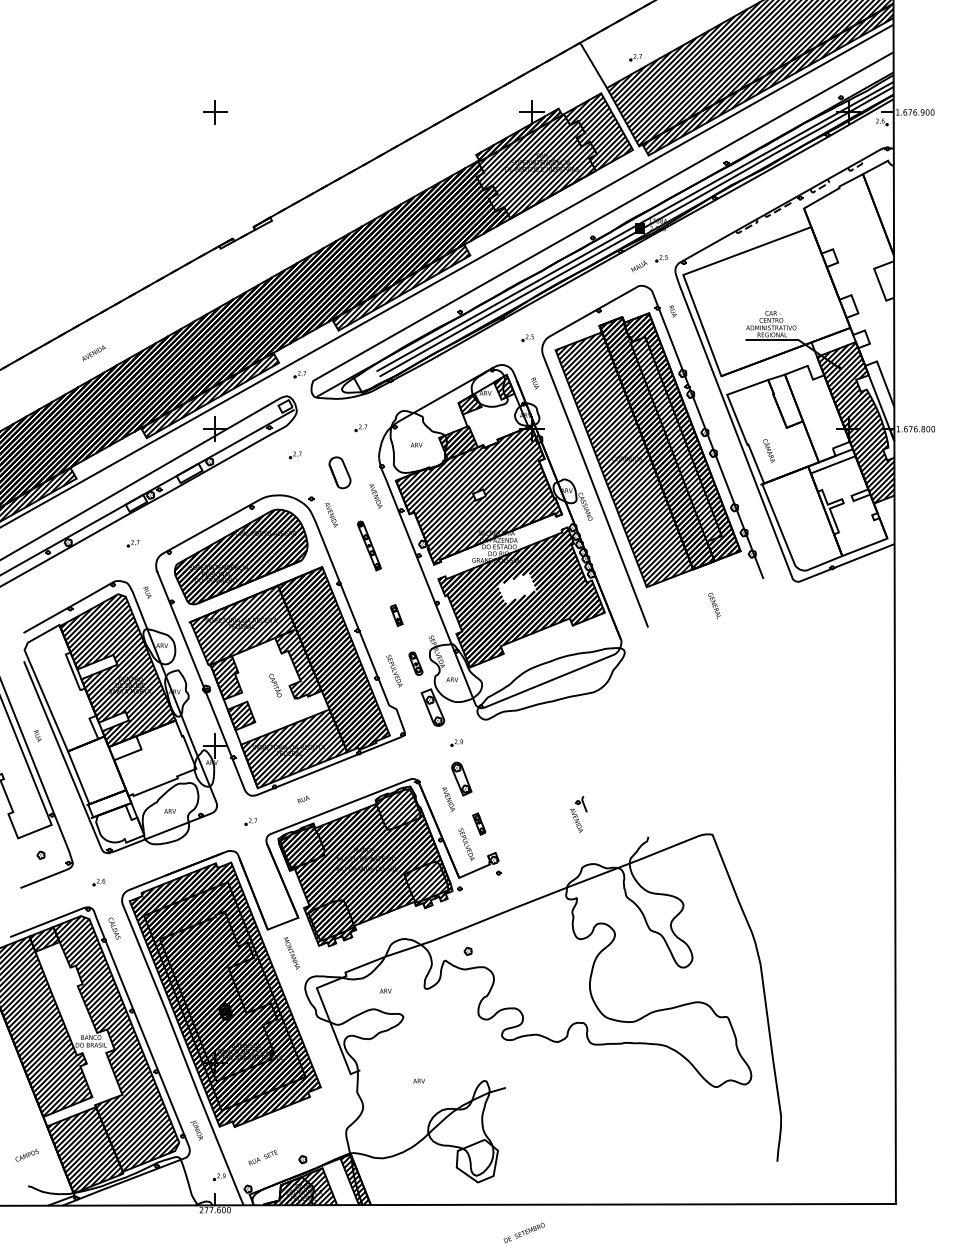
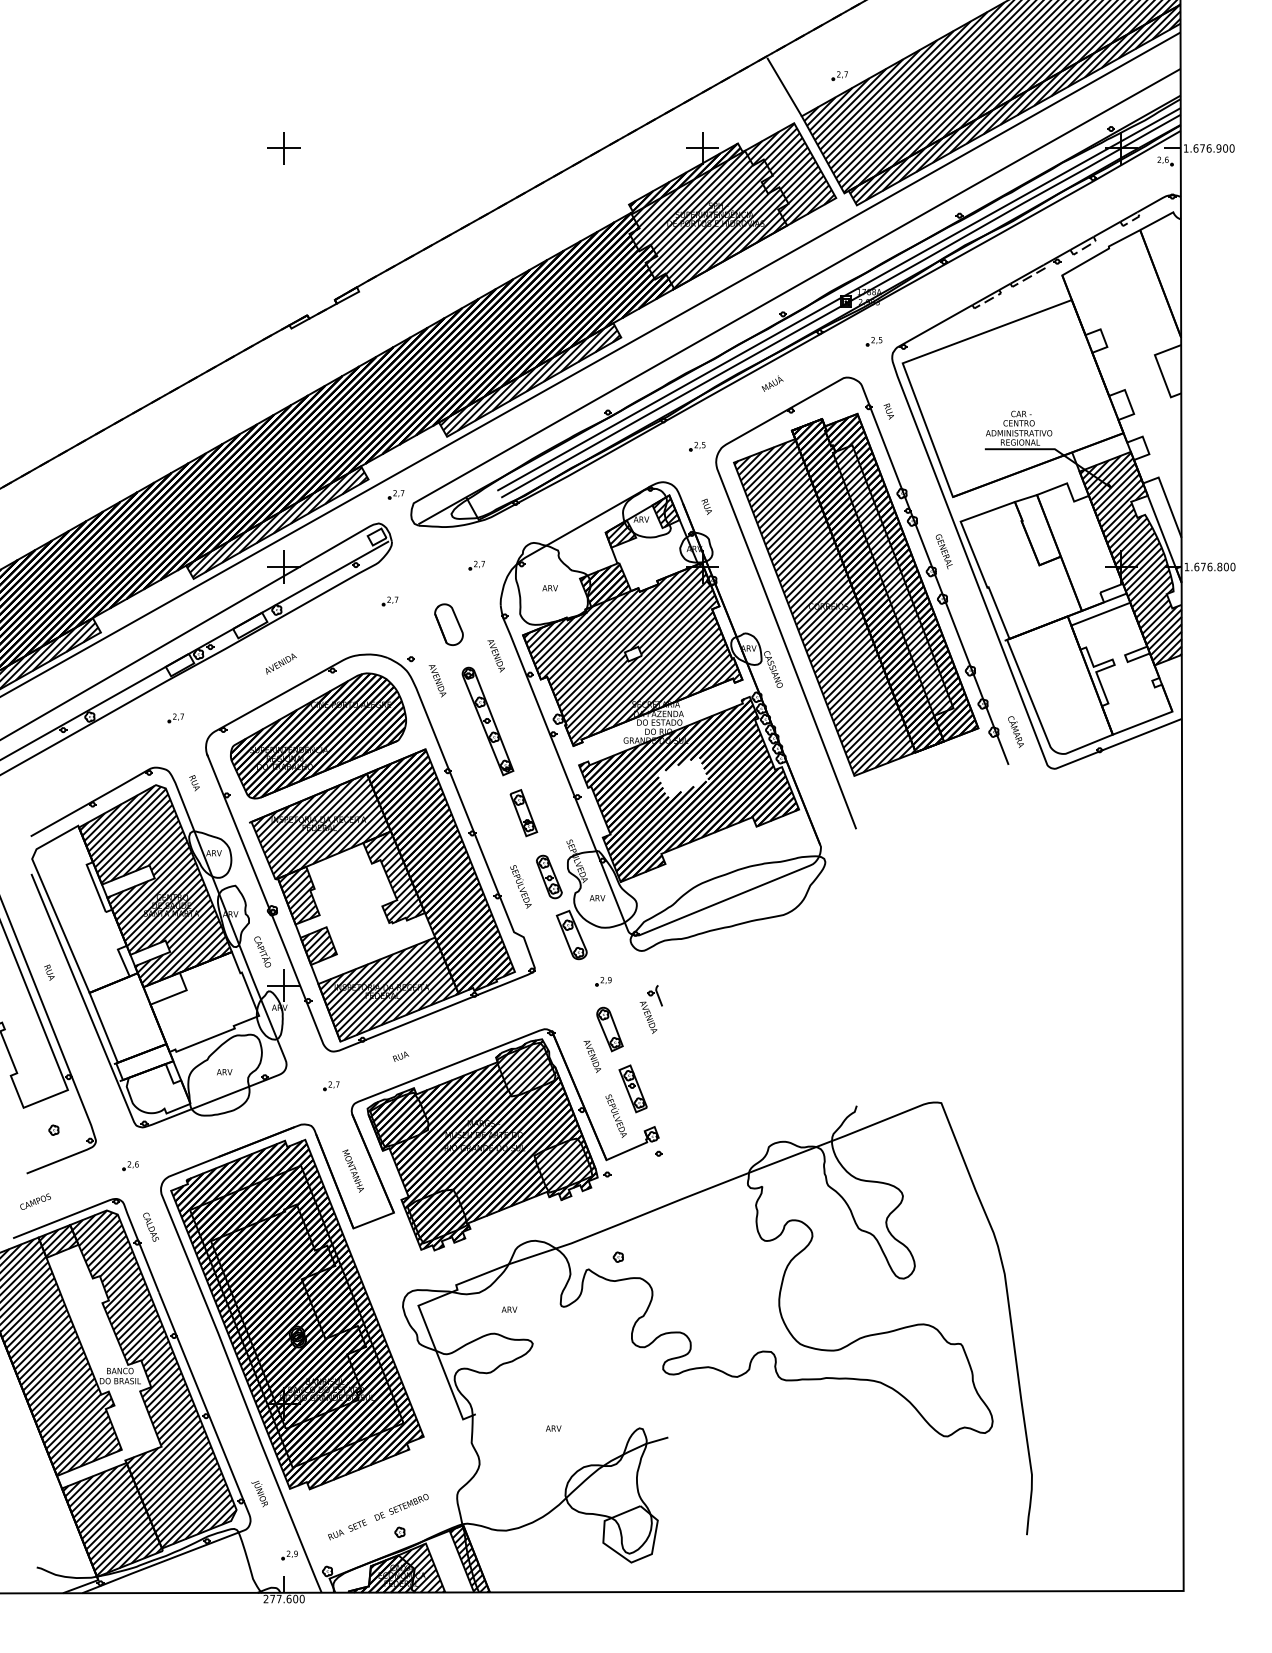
text: (639, 266) -> (772, 383), moved
text: (93, 353) -> (280, 663), moved
text: (768, 450) -> (1015, 731), moved
part: (369, 546) -> (487, 721), size x1.67
text: (714, 605) -> (943, 551), moved
part: (396, 615) -> (523, 813), size x1.67
part: (416, 663) -> (549, 876), size x1.43
text: (275, 685) -> (262, 951), moved
part: (577, 814) -> (650, 1009), moved
part: (478, 823) -> (632, 1088), size x1.67
text: (291, 953) -> (352, 1170), moved
text: (27, 1155) -> (35, 1201), moved
text: (524, 1233) -> (401, 1507), moved

